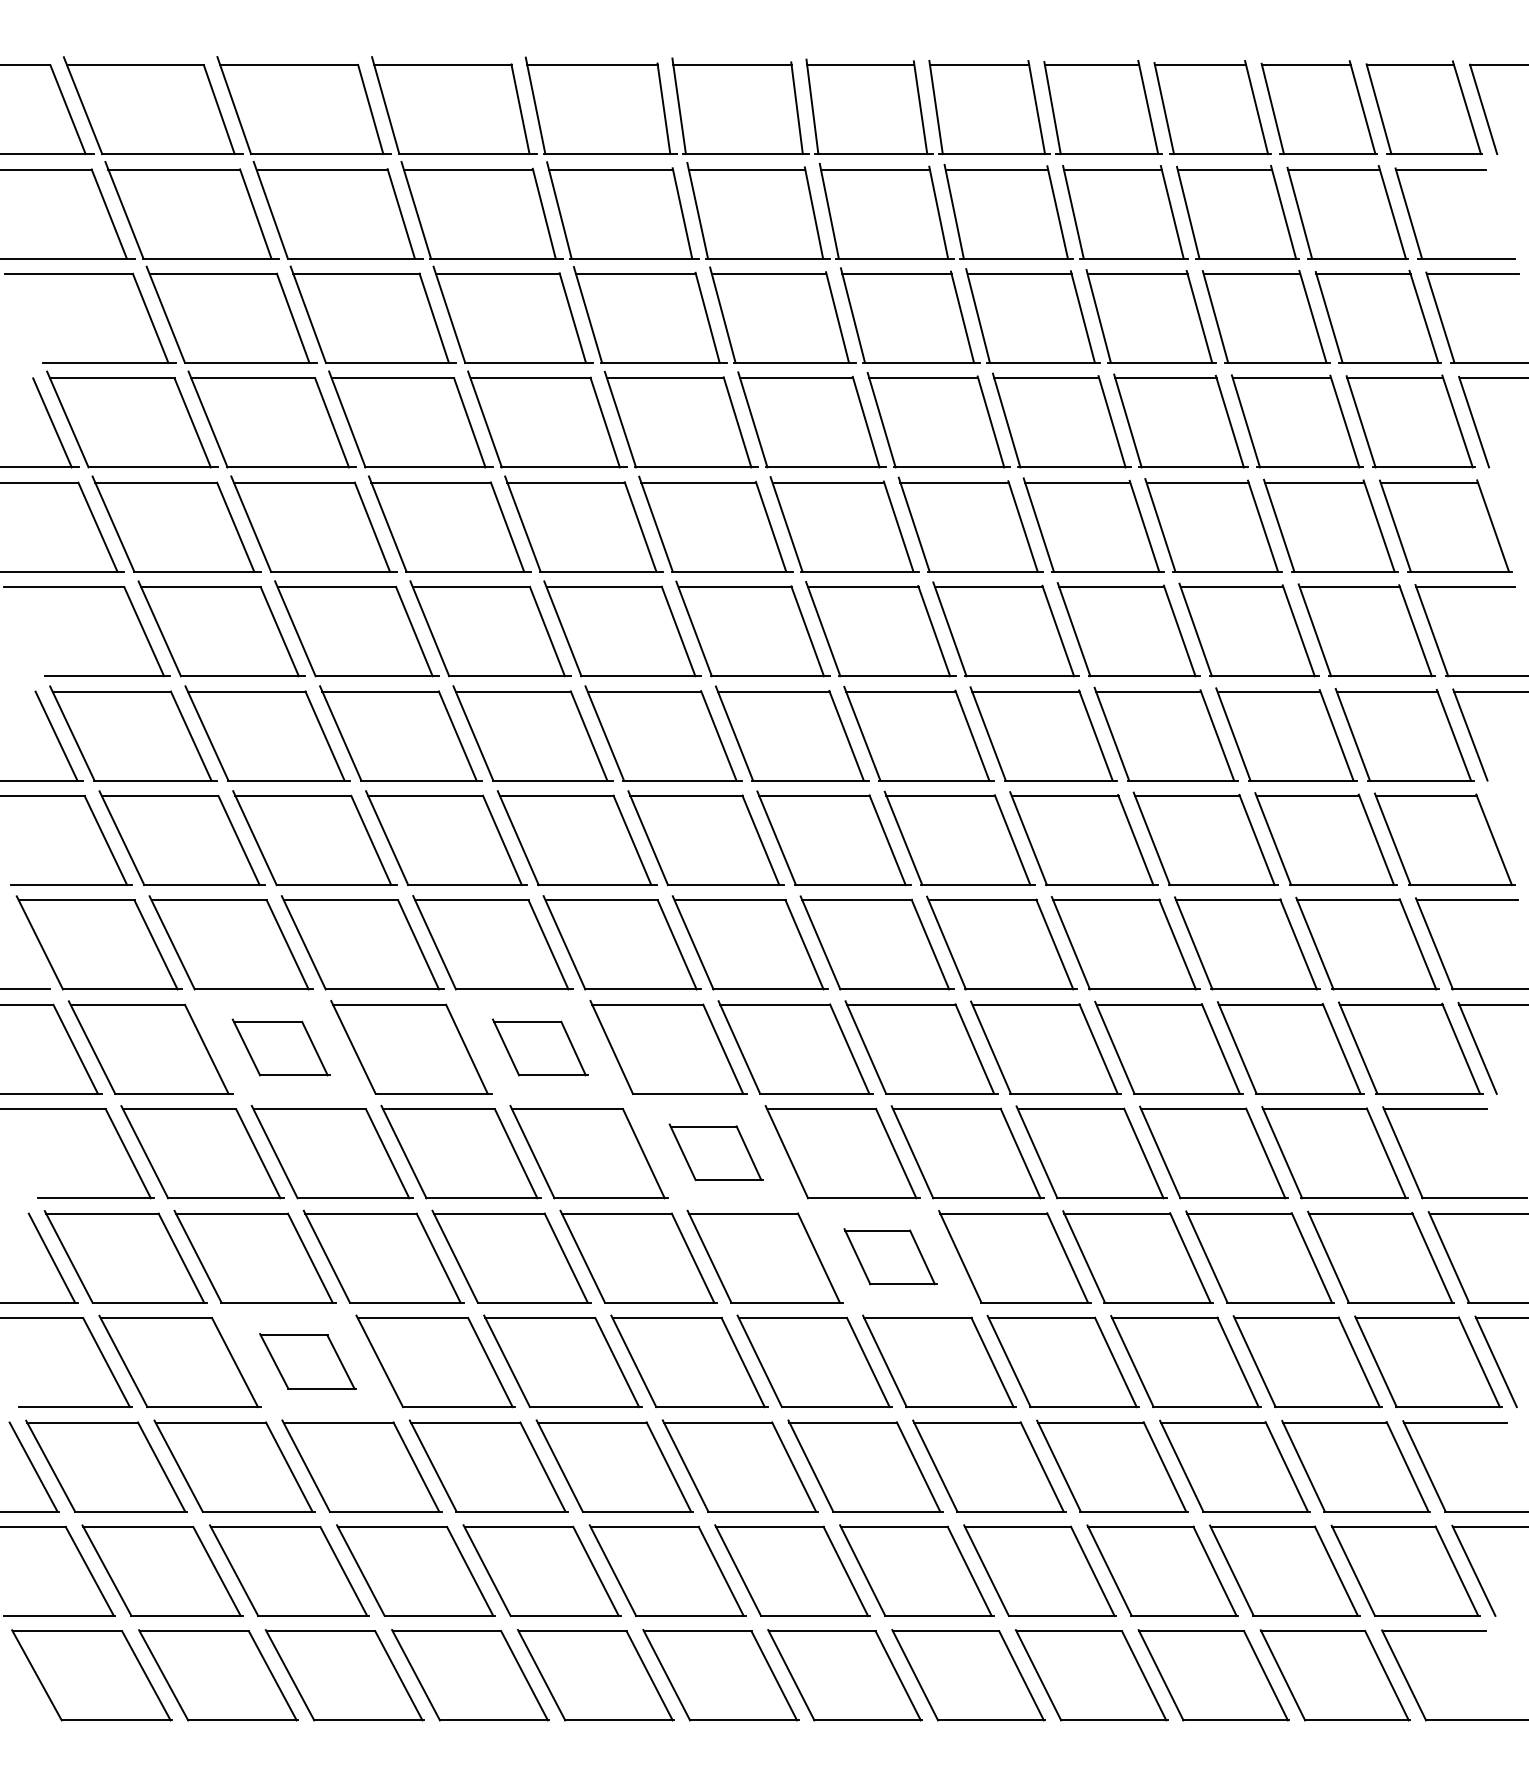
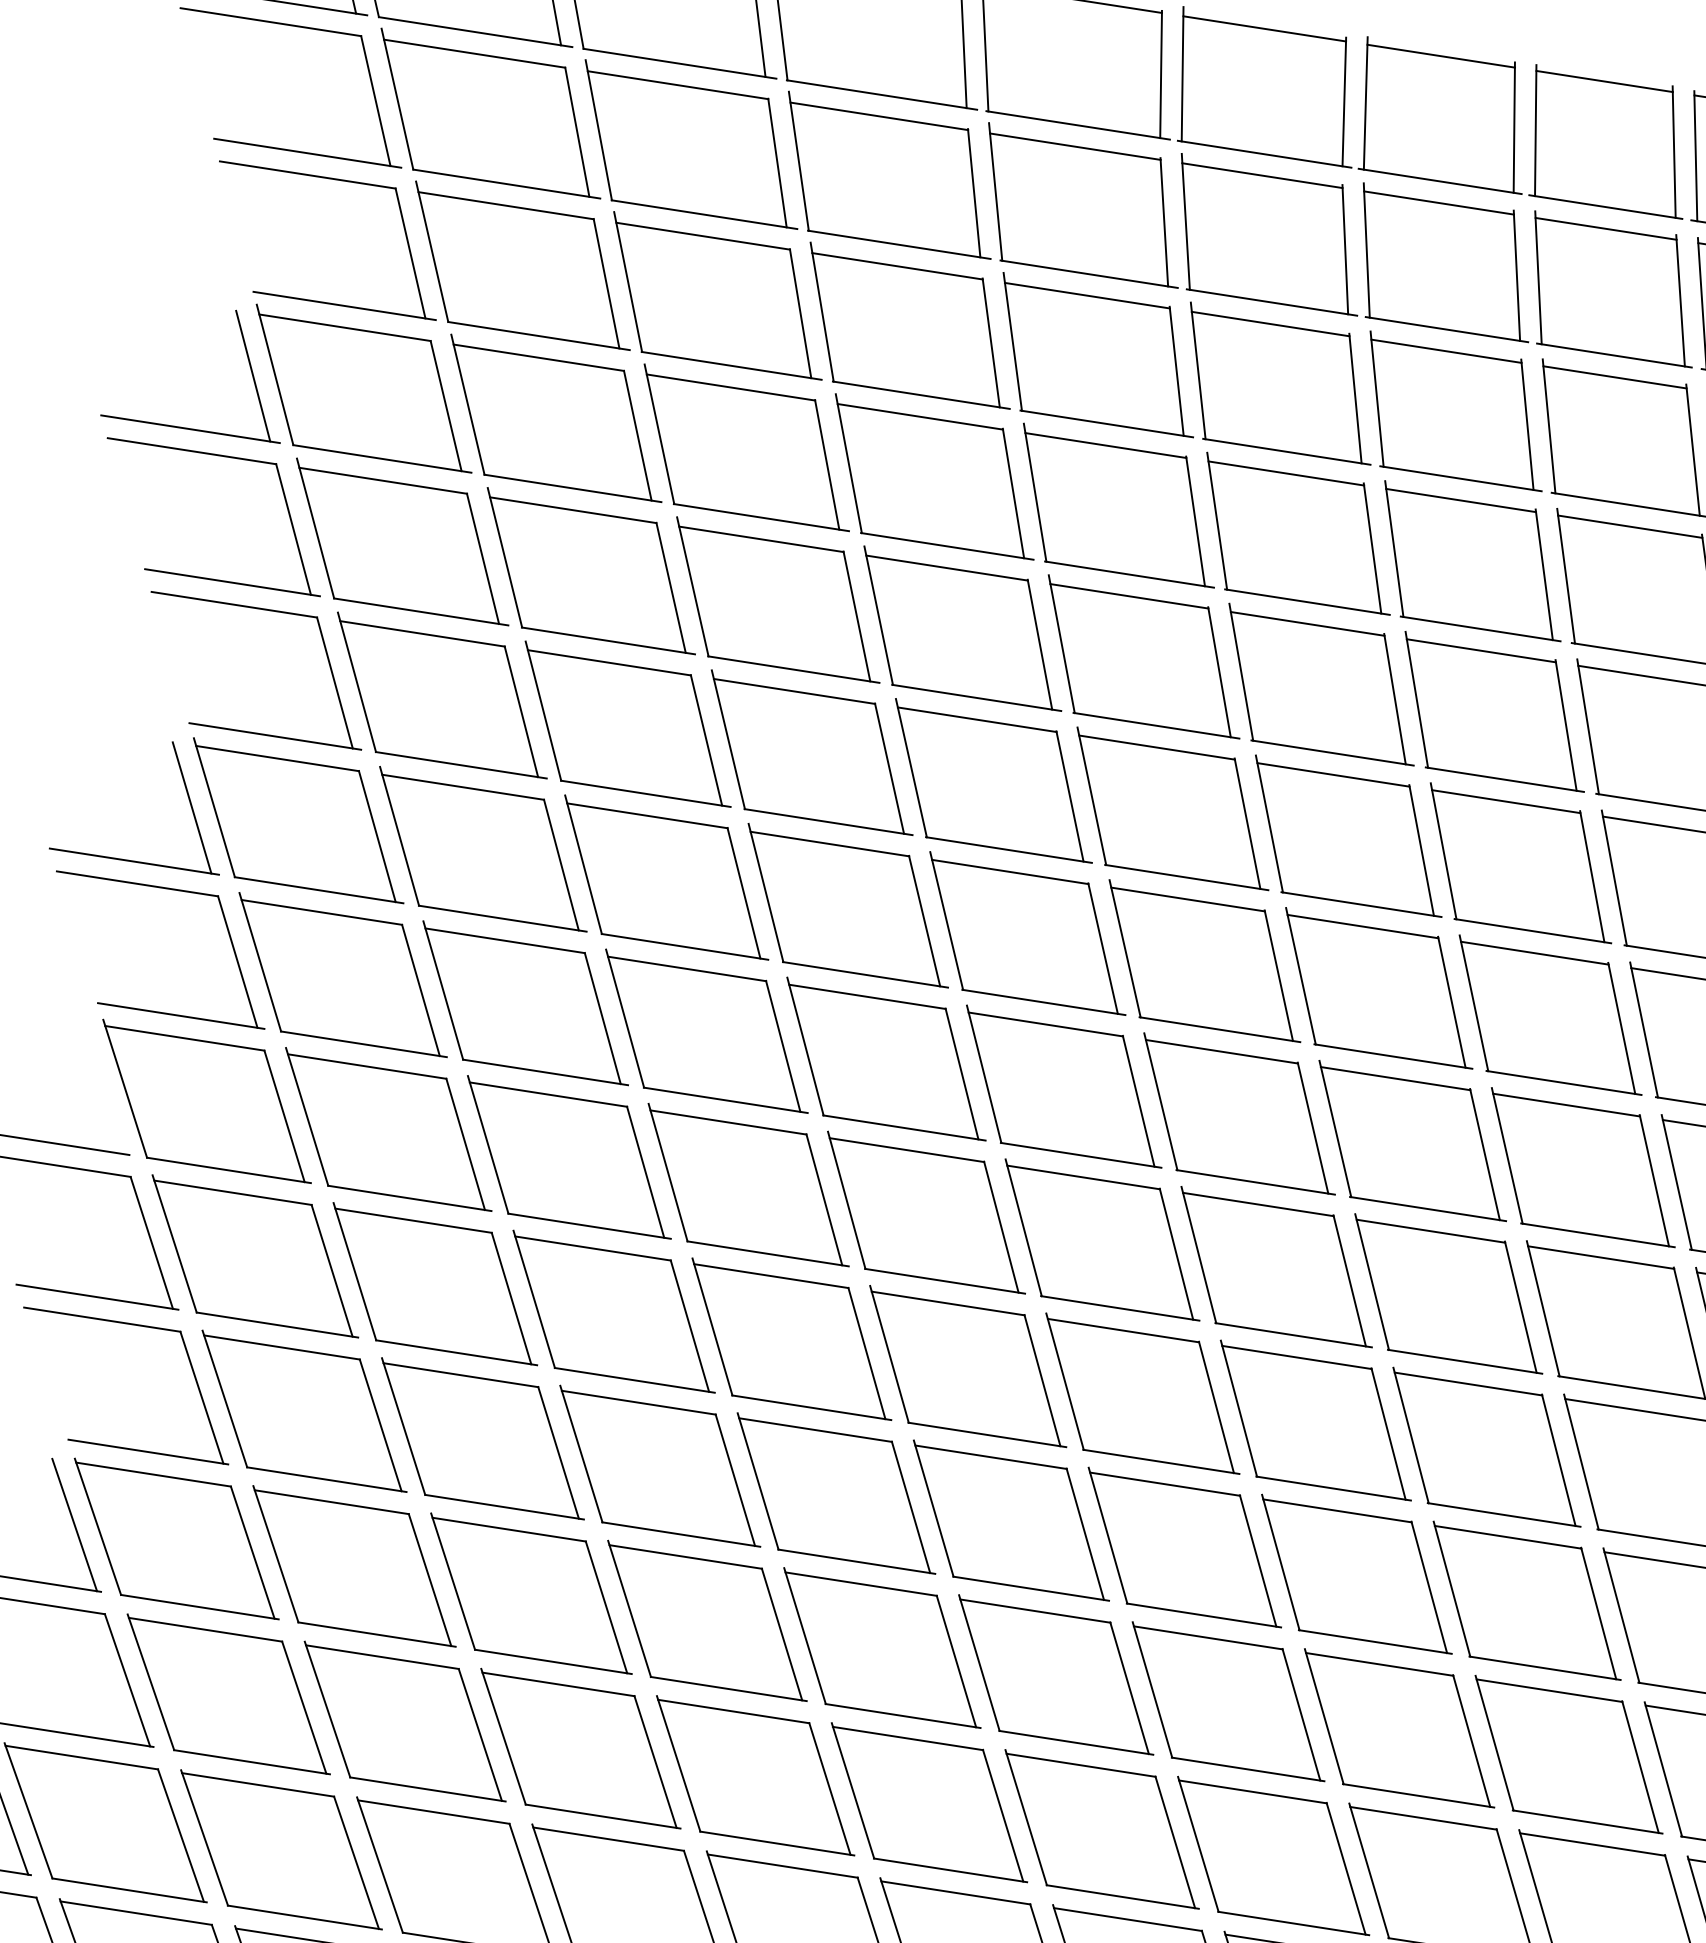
part: (281, 1047) -> (435, 1284), size x1.67
part: (540, 1047) -> (791, 1339), size x1.67
part: (716, 1152) -> (1011, 1521), size x1.67
part: (890, 1256) -> (1228, 1701), size x1.67
part: (307, 1361) -> (404, 1721), size x1.67

